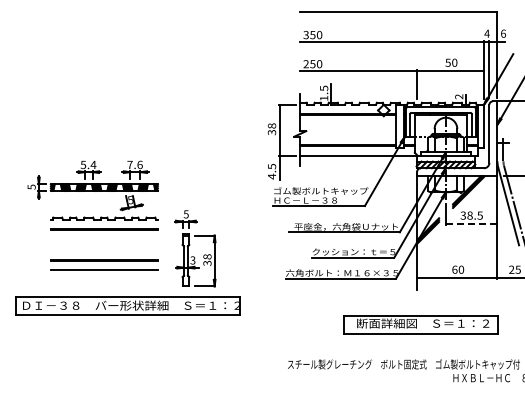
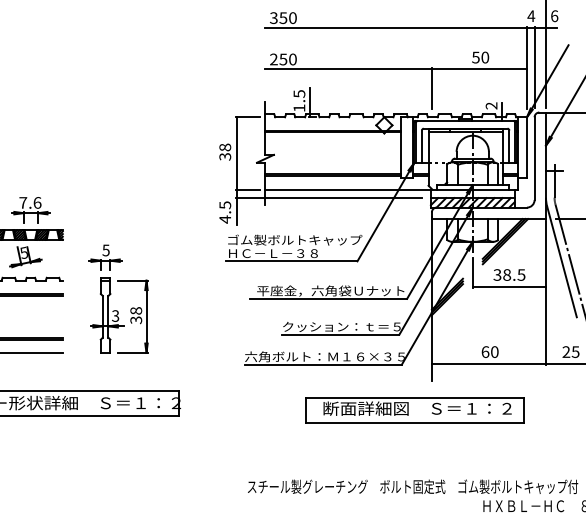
line: (344, 161) -> (328, 197), added
line: (471, 223) -> (509, 286), dashed -> solid
part: (195, 248) -> (119, 299), moved
part: (420, 324) -> (413, 410), moved

